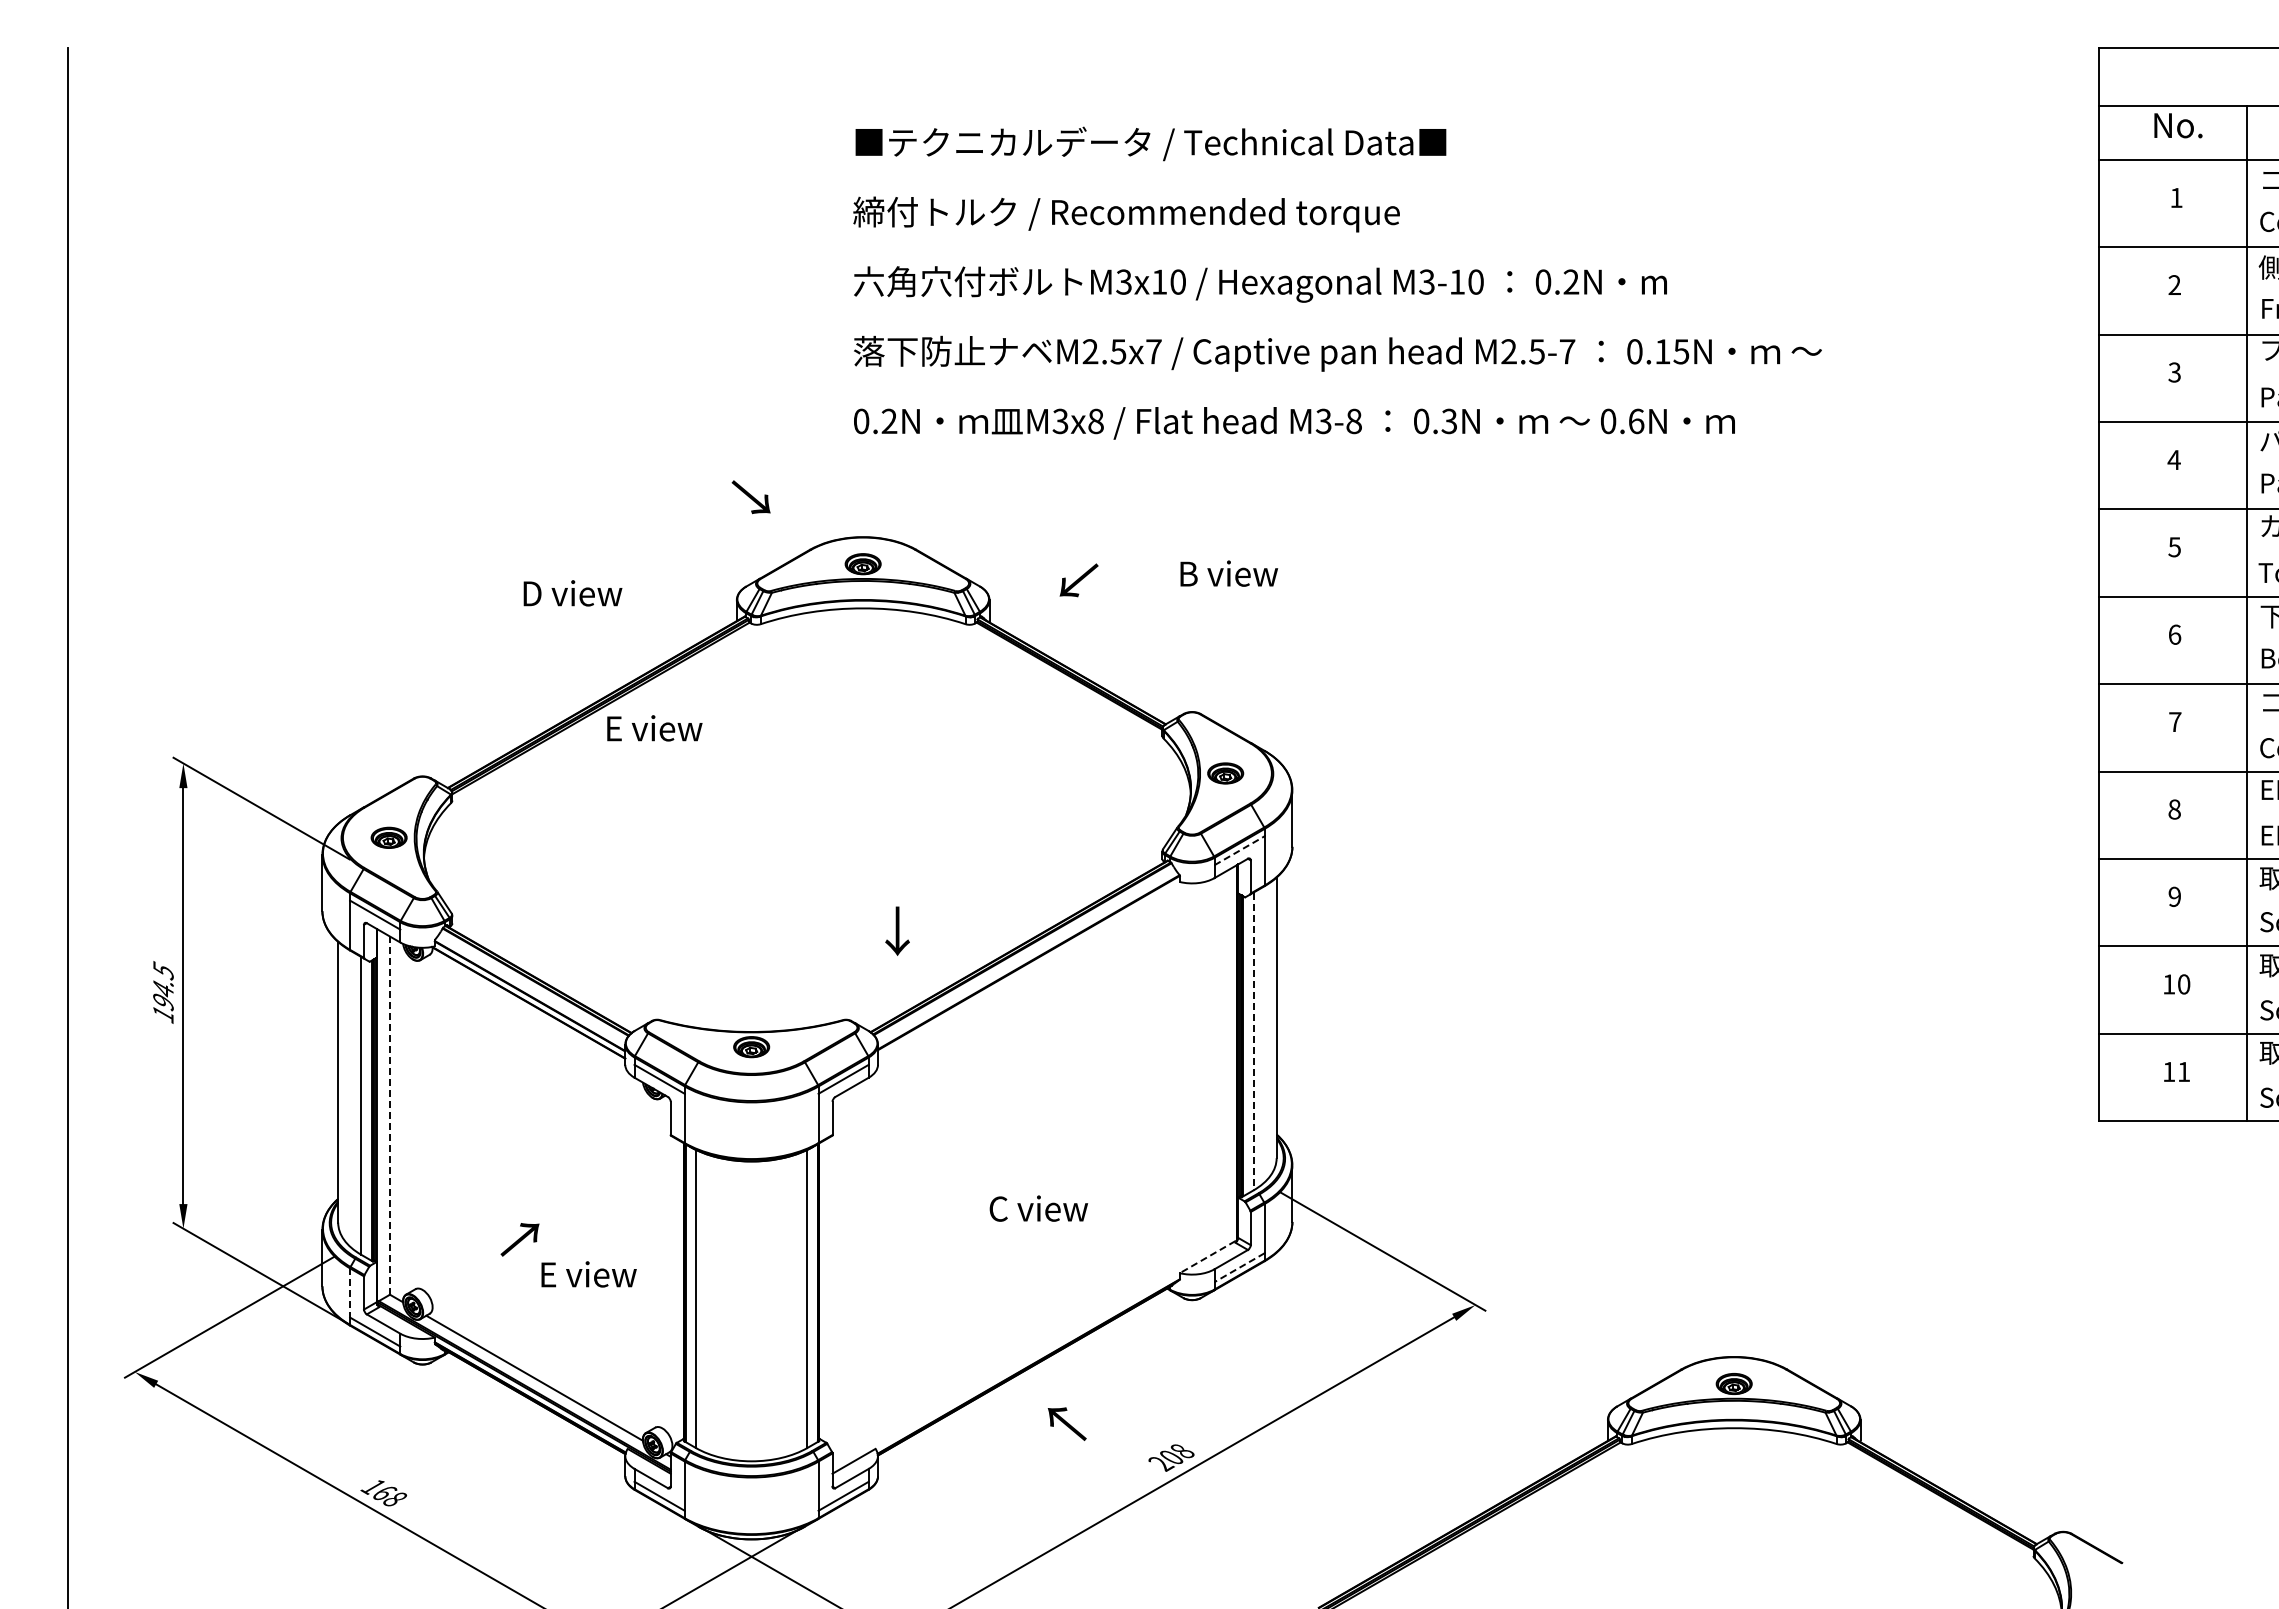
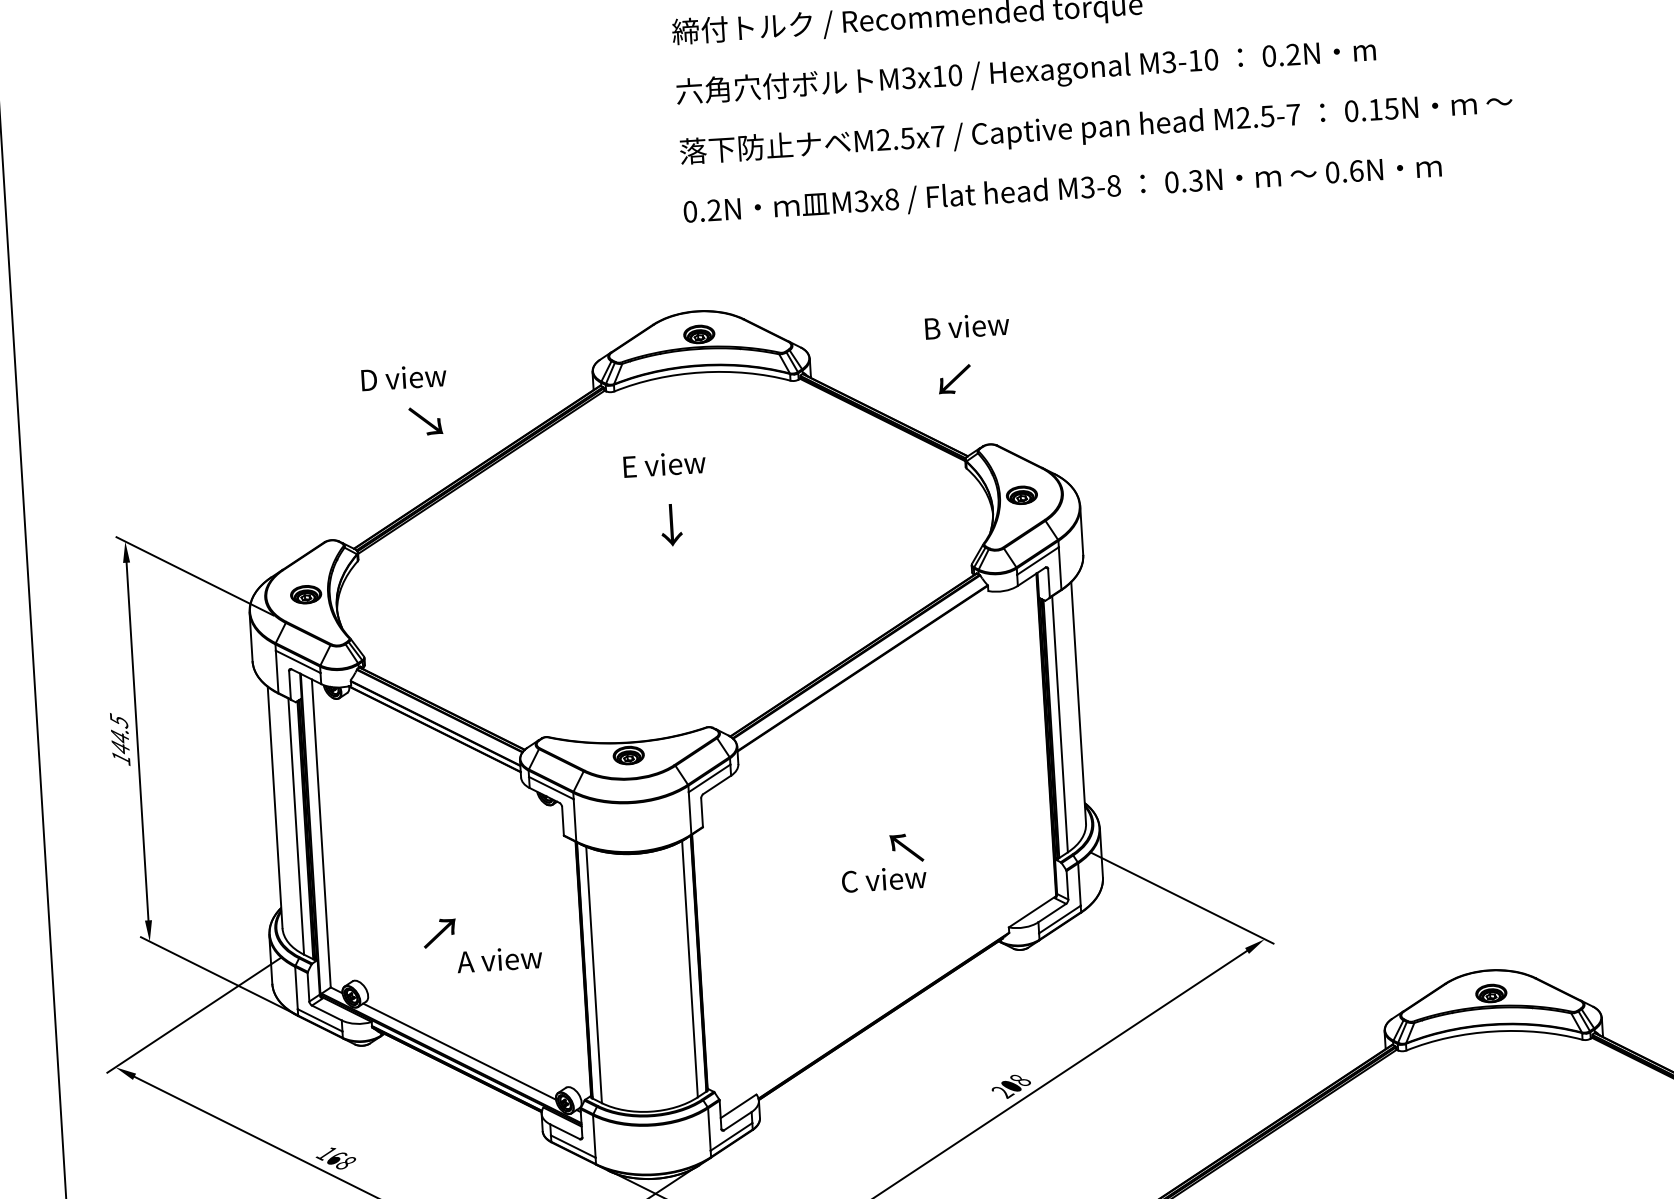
text: (750, 497) -> (425, 421), moved
text: (1229, 573) -> (967, 326), moved
text: (1078, 580) -> (954, 379), moved
text: (572, 593) -> (403, 377), moved
text: (654, 728) -> (664, 464), moved
line: (1239, 850) -> (1037, 560), dashed -> solid
text: (897, 930) -> (671, 524), moved
text: (163, 1002) -> (120, 748), 194.5 -> 144.5
line: (1253, 1041) -> (1059, 724), dashed -> solid
line: (389, 1115) -> (321, 833), dashed -> solid
line: (1207, 1257) -> (1031, 912), dashed -> solid
line: (1239, 1267) -> (1059, 919), dashed -> solid
text: (587, 1274) -> (499, 959), E view -> A view
line: (350, 1292) -> (296, 987), dashed -> solid
text: (1066, 1423) -> (906, 847), moved

